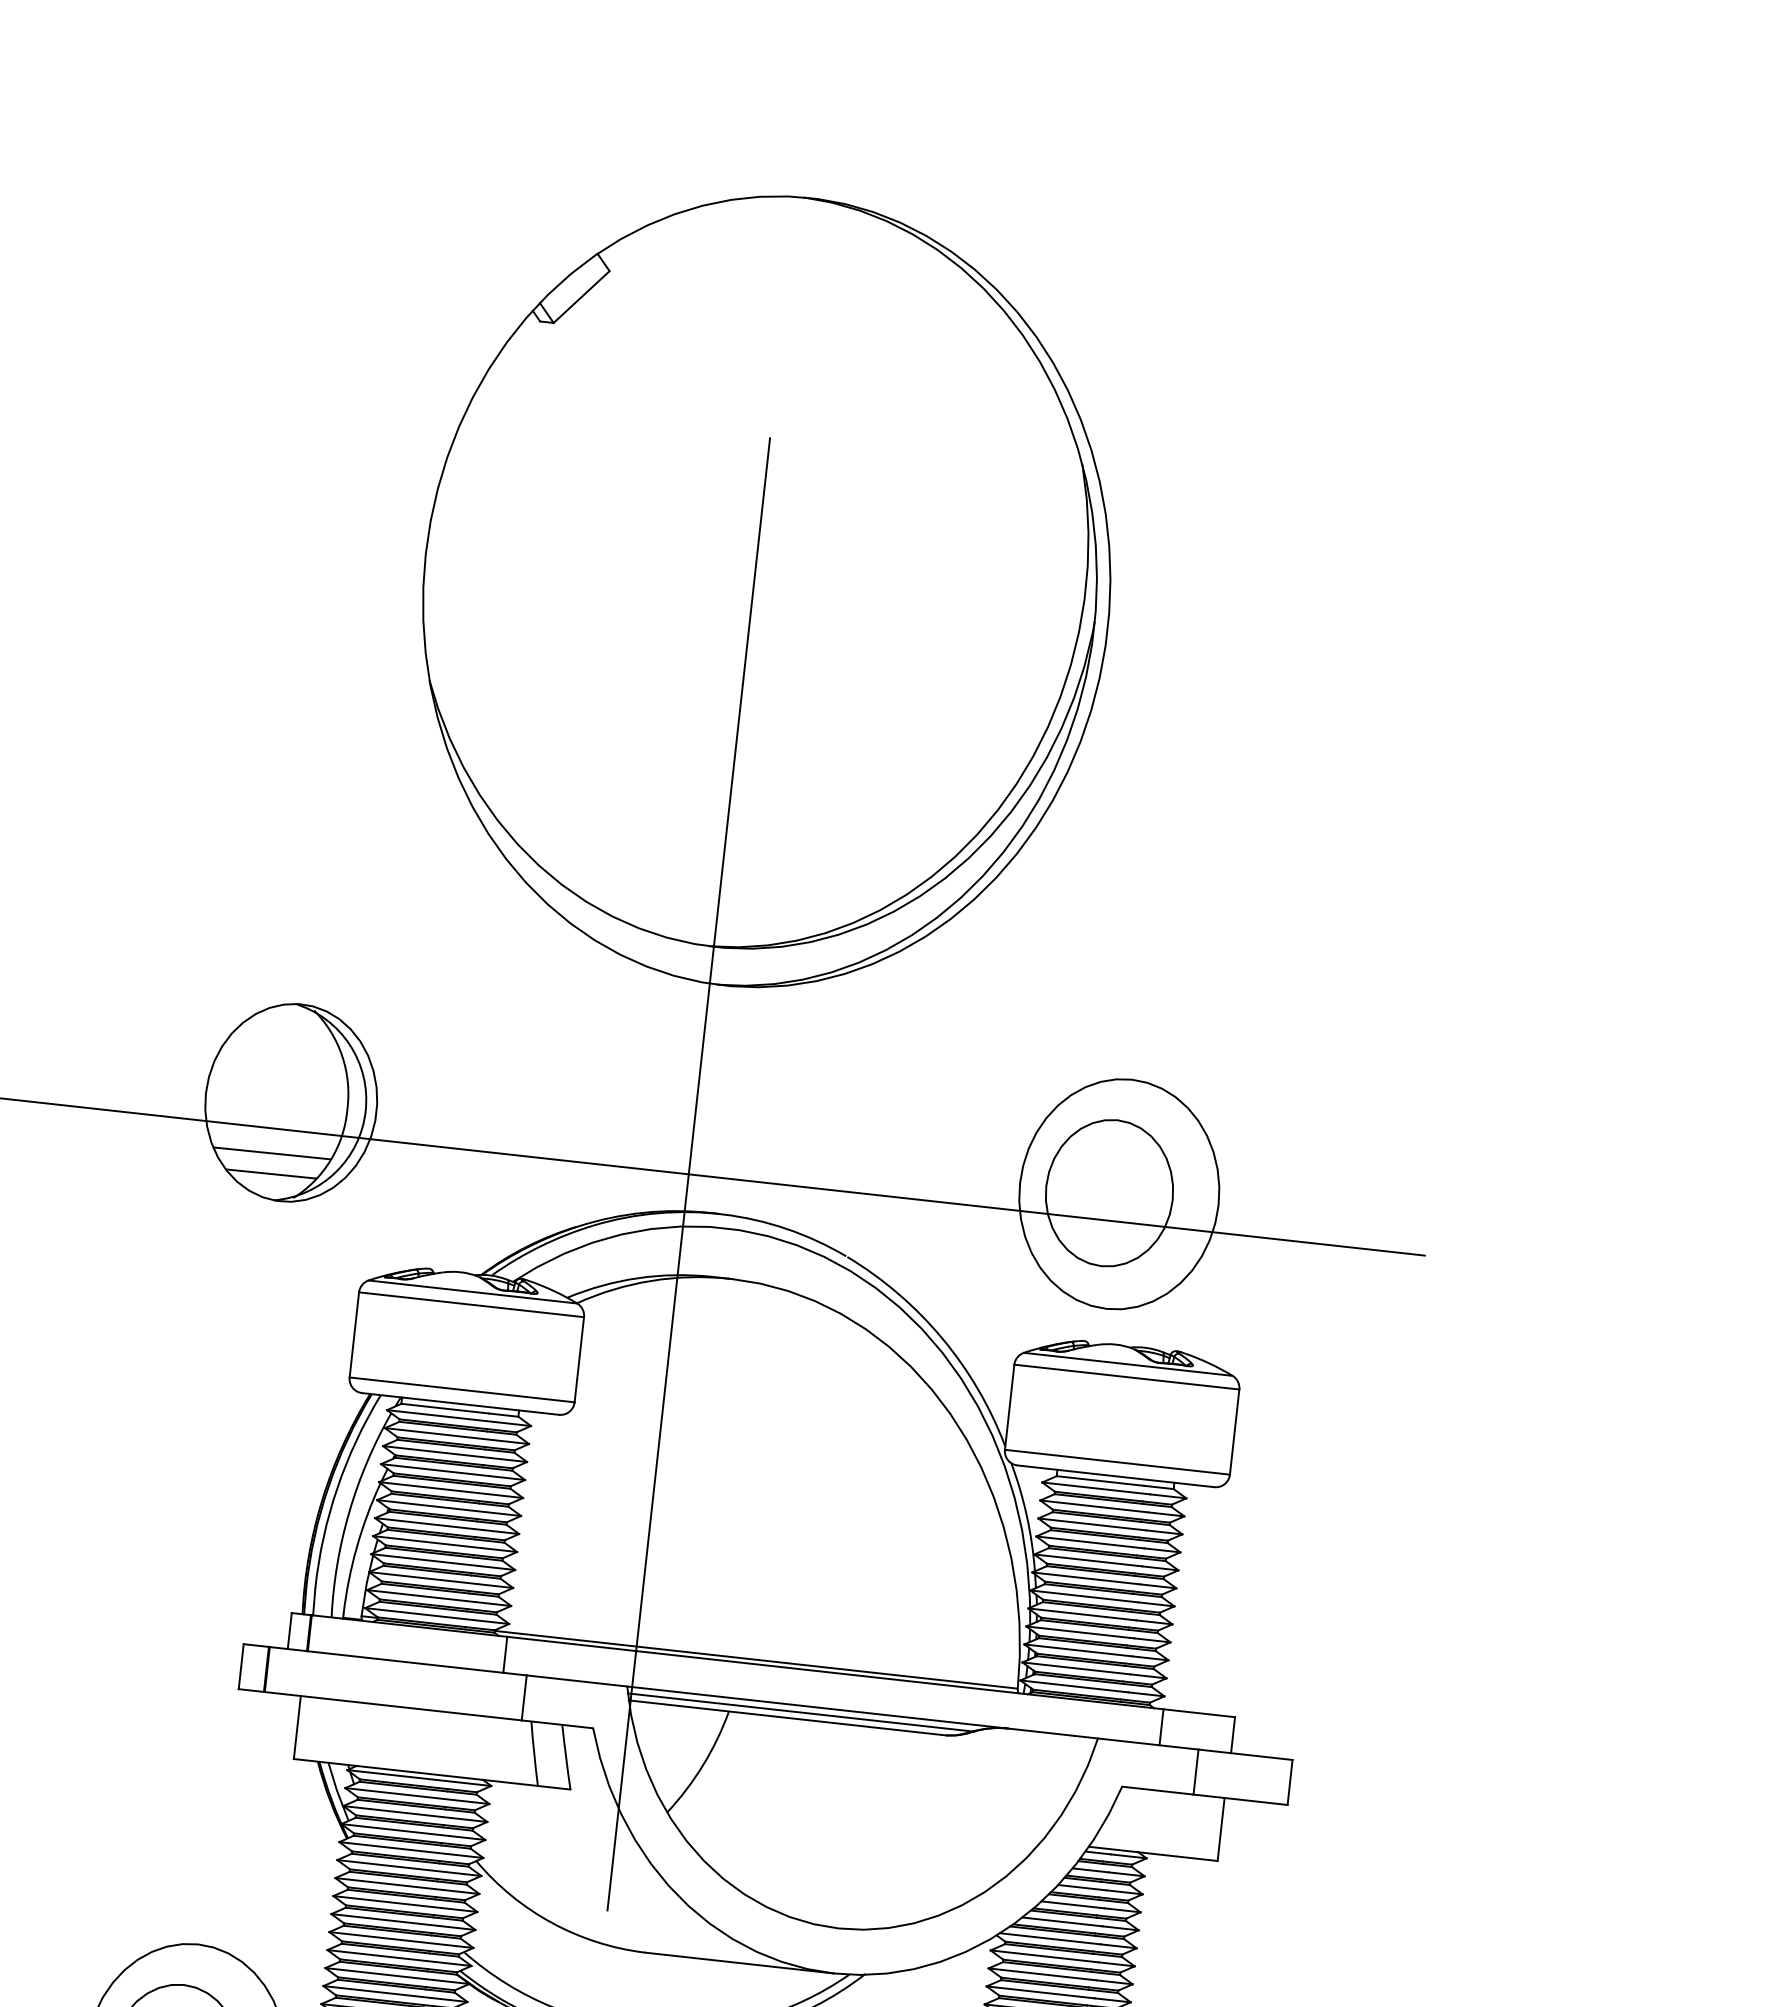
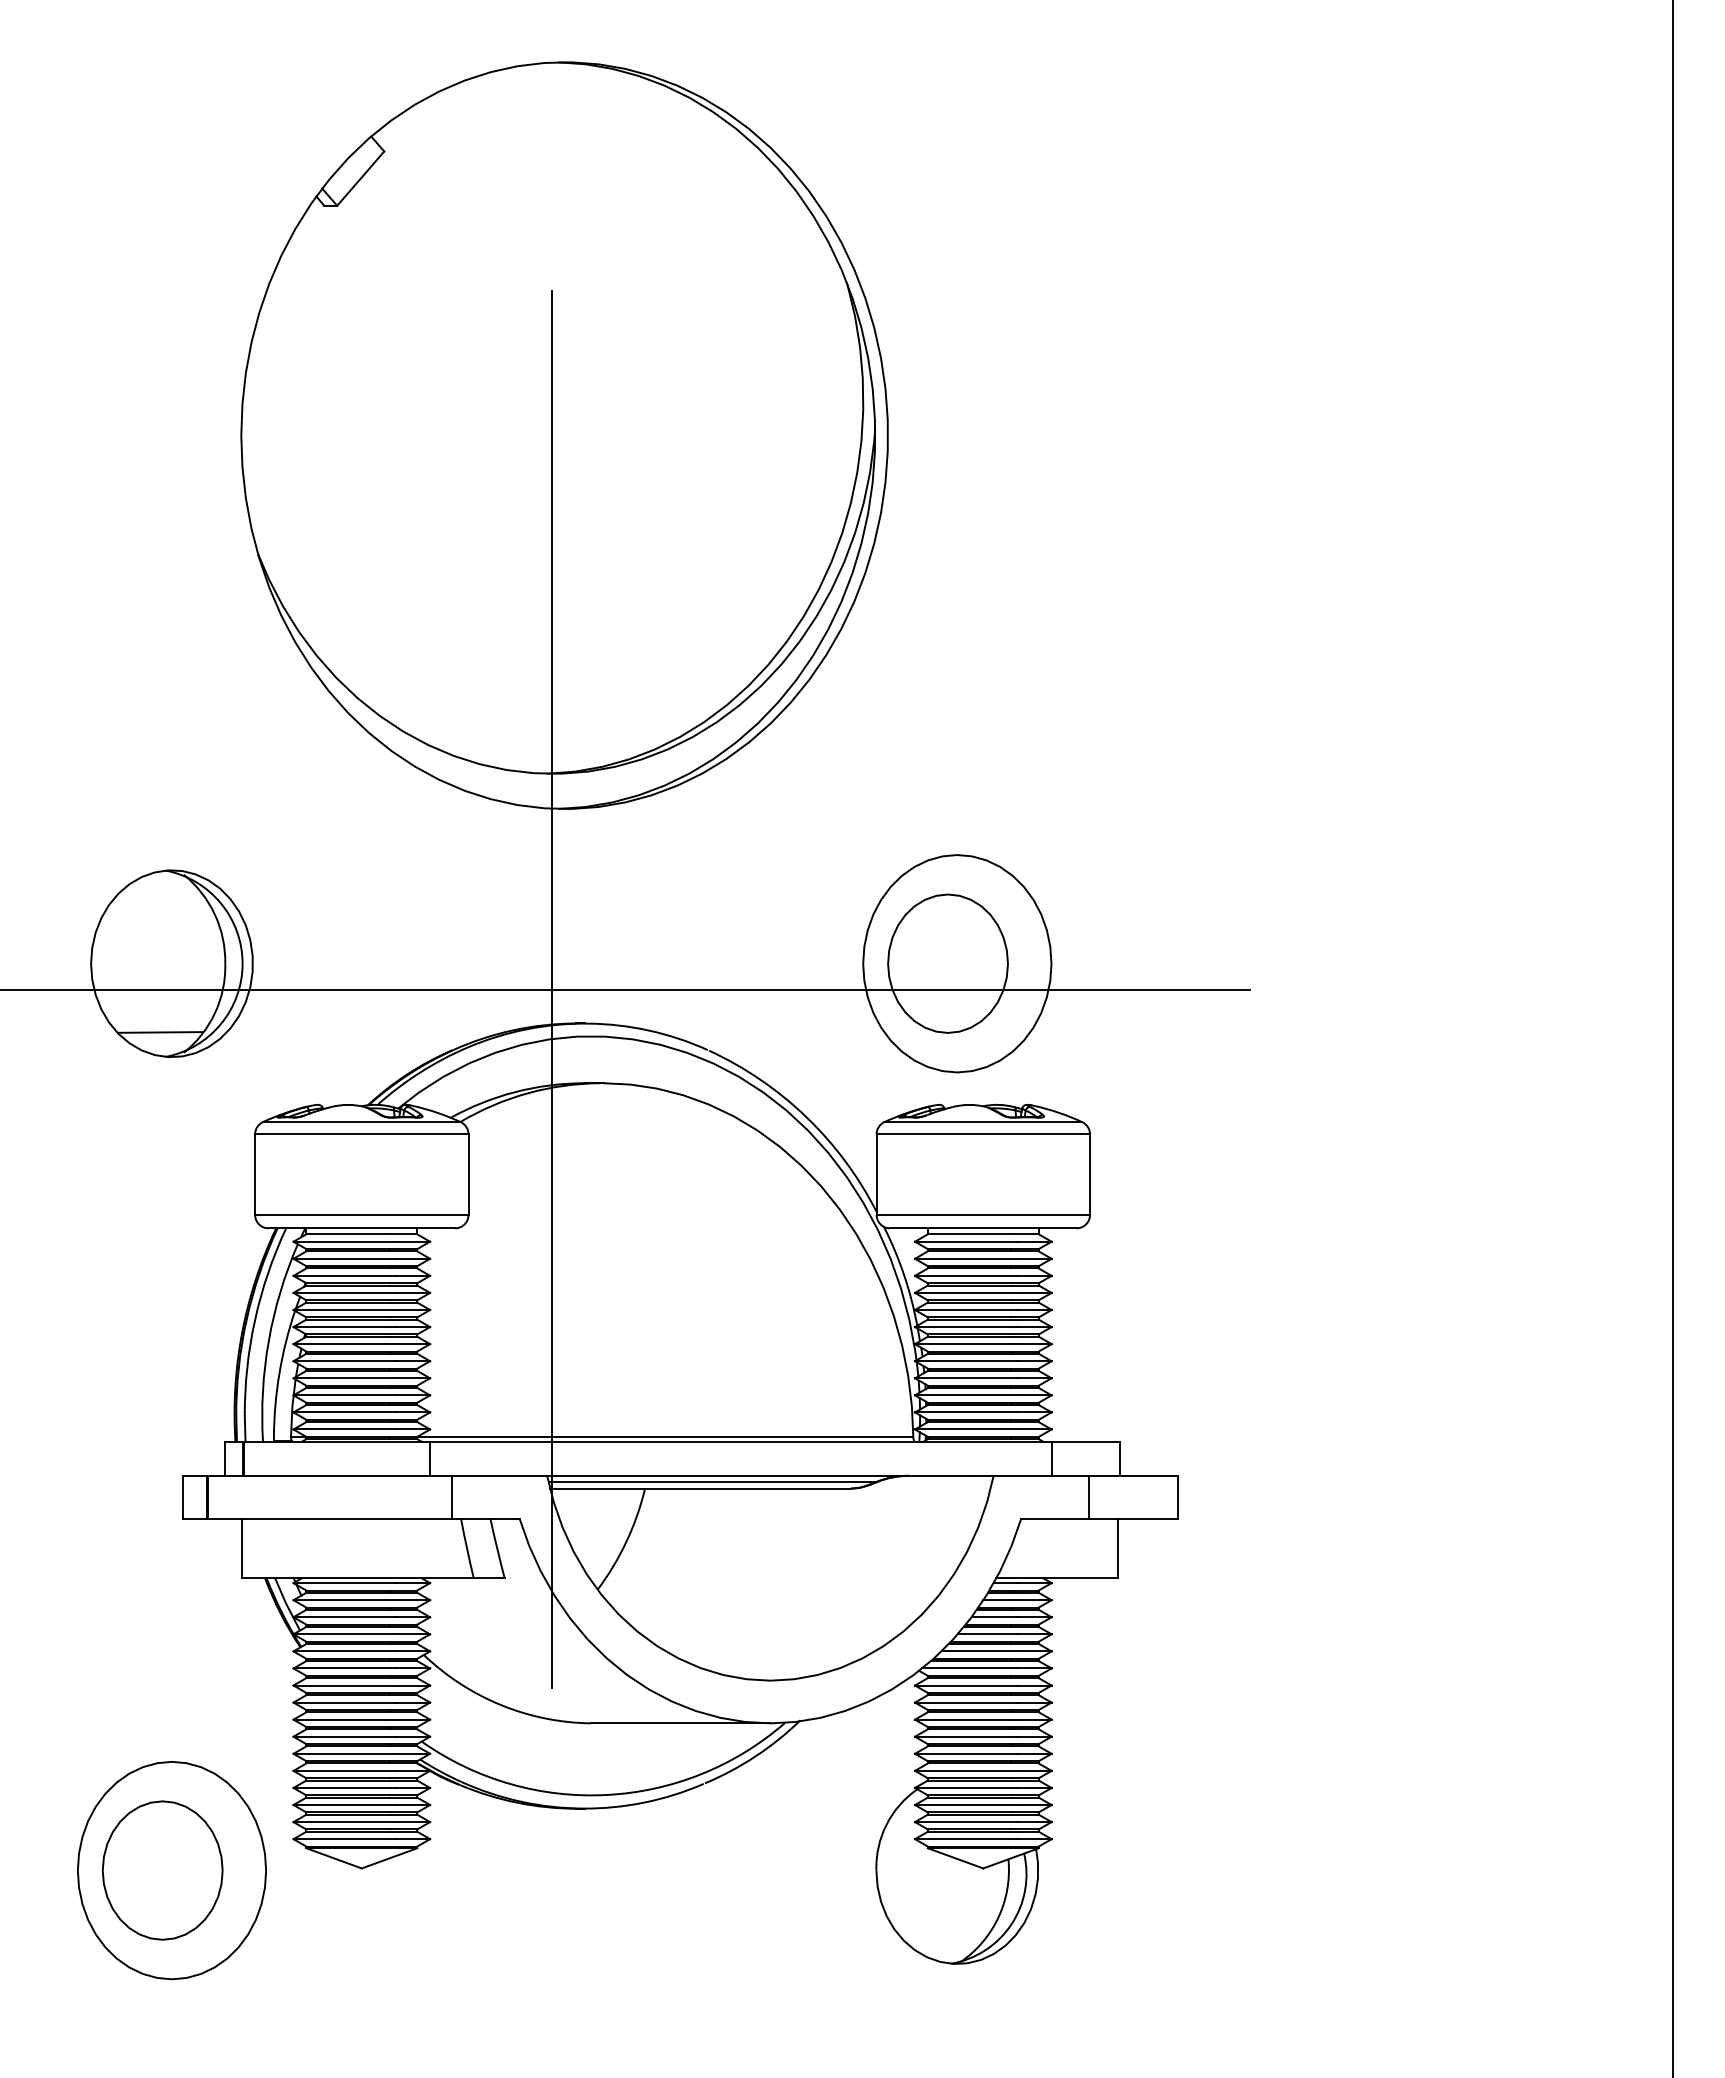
line: (271, 1152) -> (158, 1012), removed

